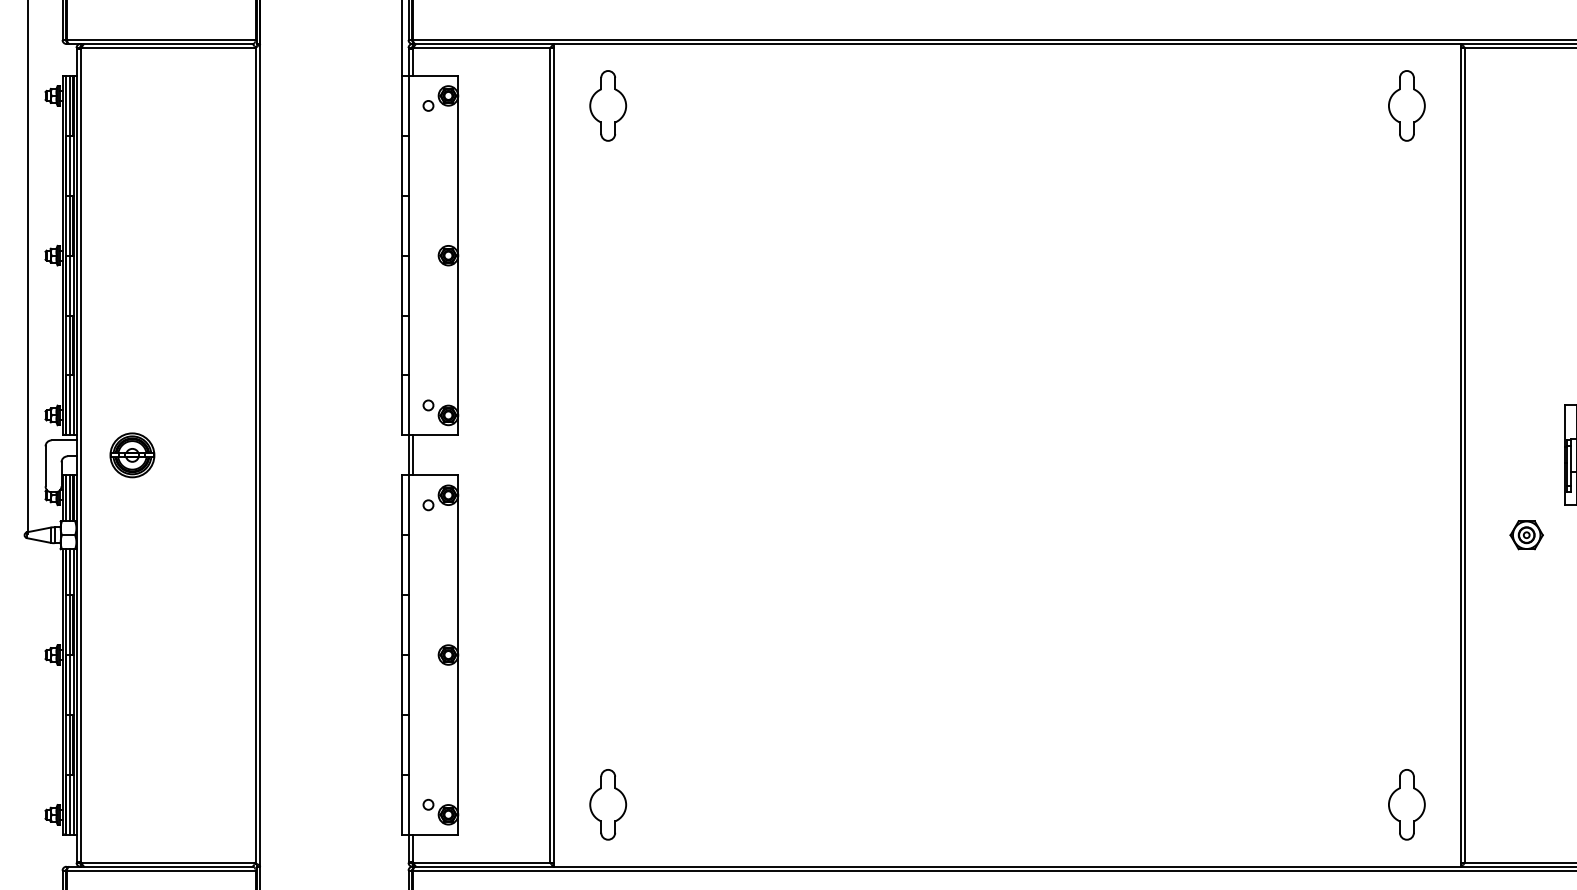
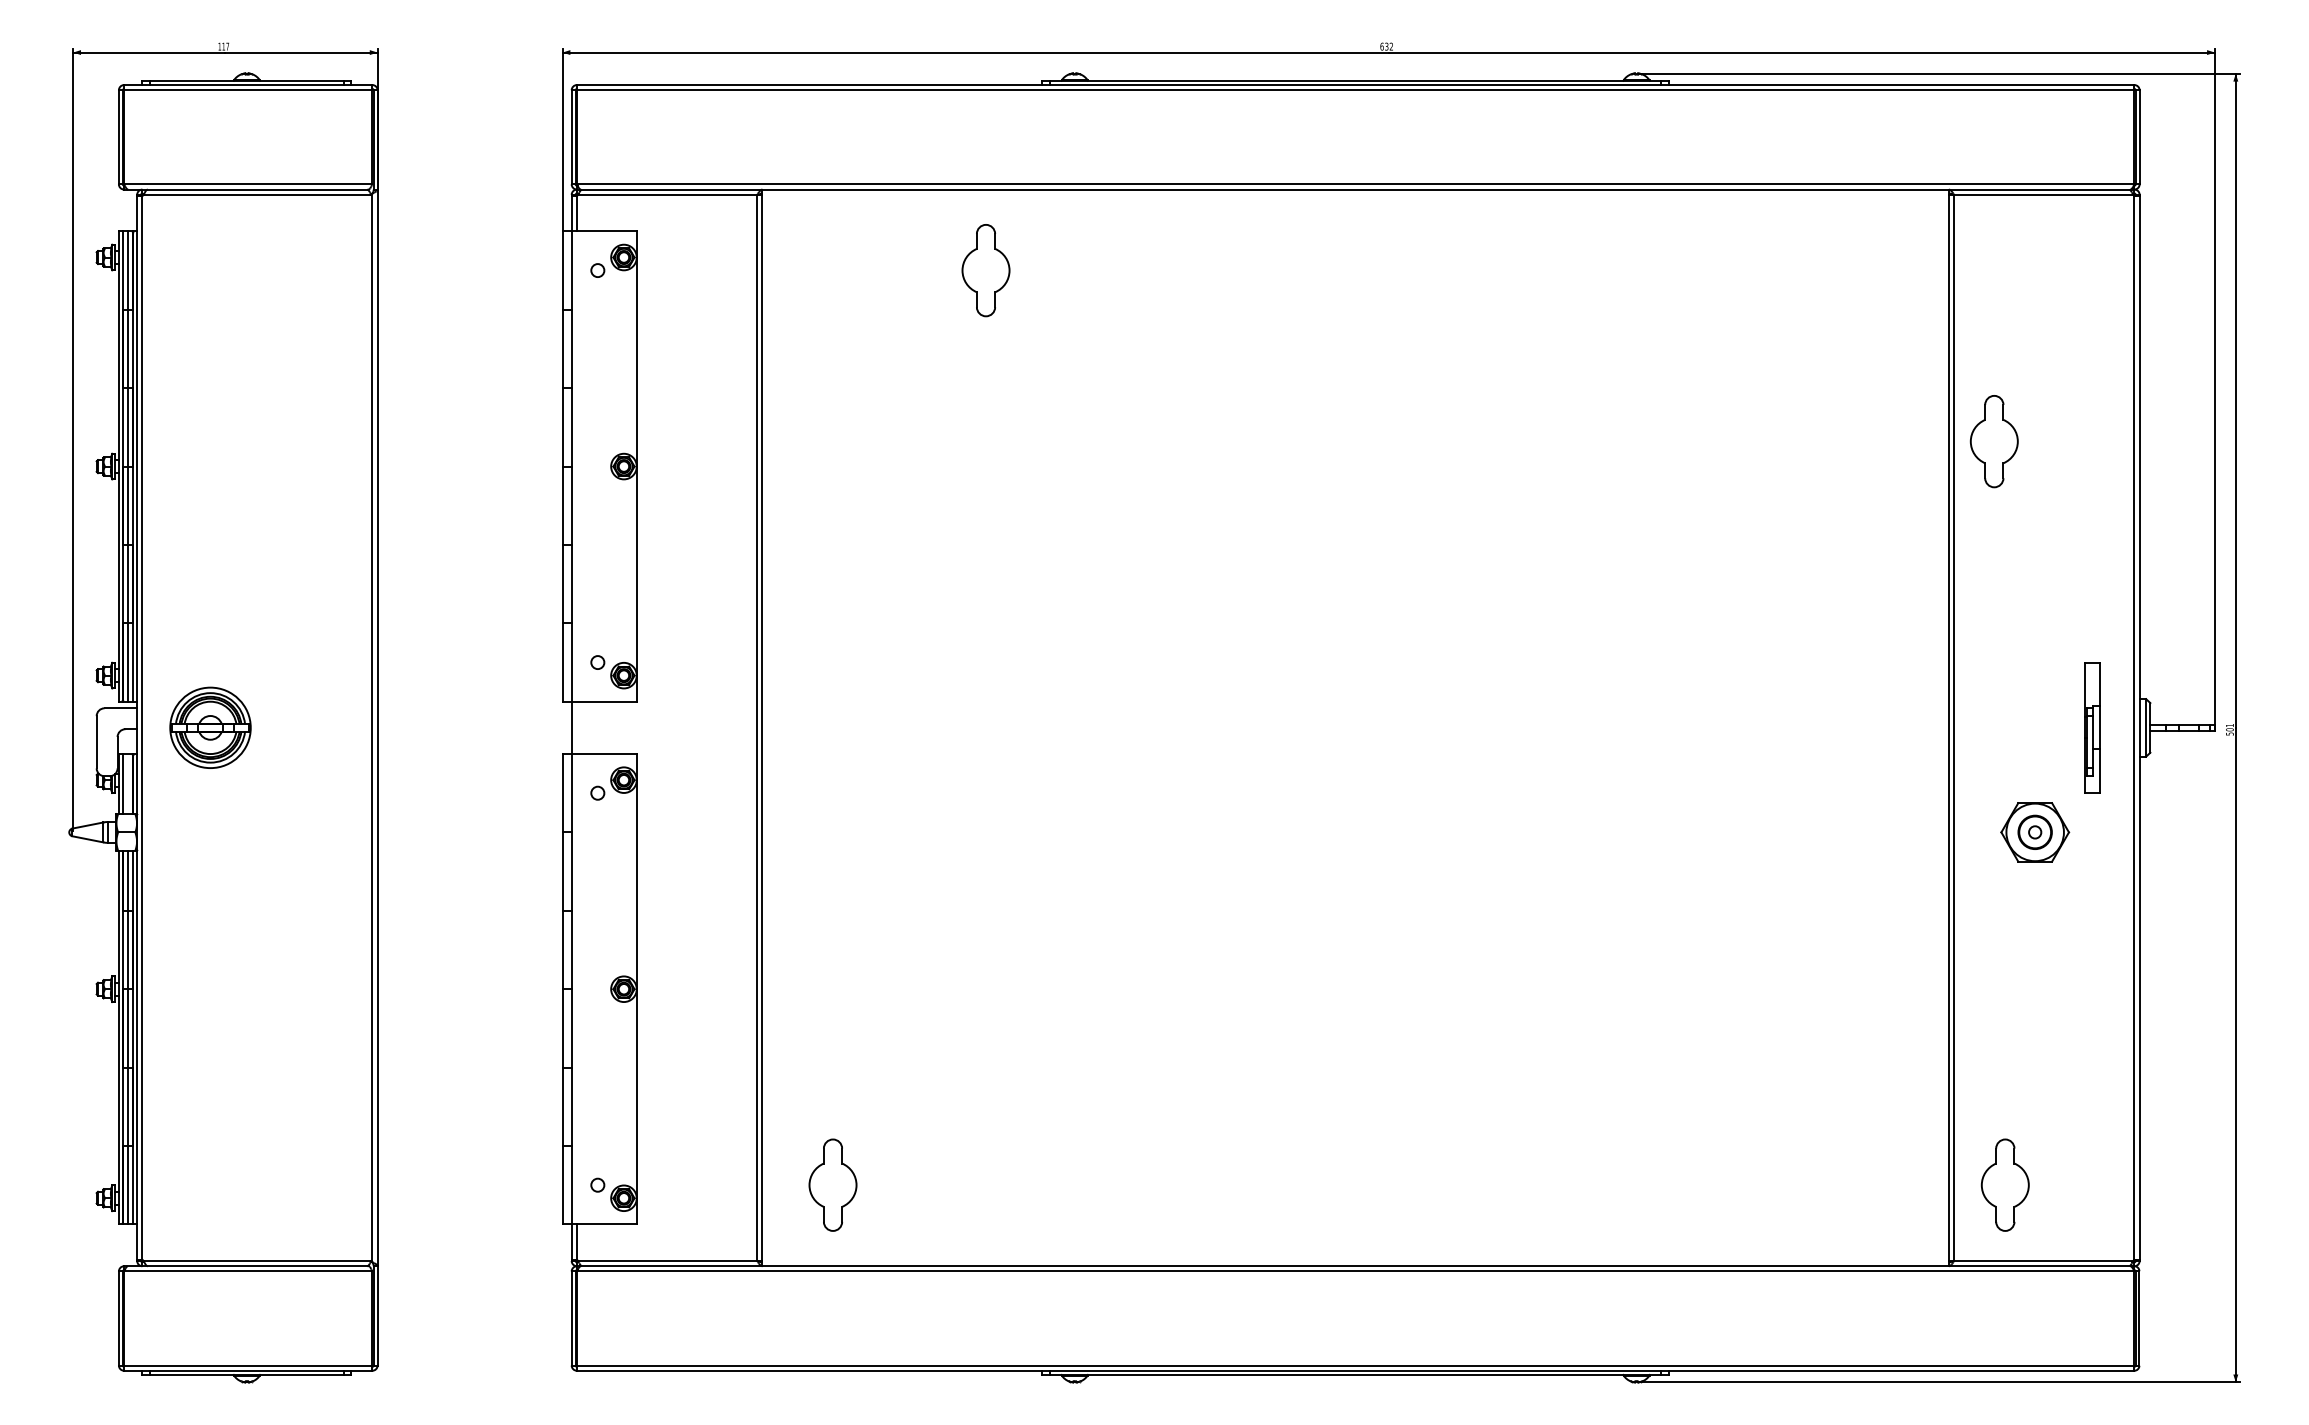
part: (607, 105) -> (985, 270), moved
part: (1406, 105) -> (1993, 441), moved
part: (131, 455) -> (209, 727), size x1.4
line: (412, 455) -> (576, 727), removed
line: (69, 498) -> (128, 784), removed
part: (1526, 535) -> (2034, 832), size x1.6
part: (1406, 804) -> (2004, 1184), moved

